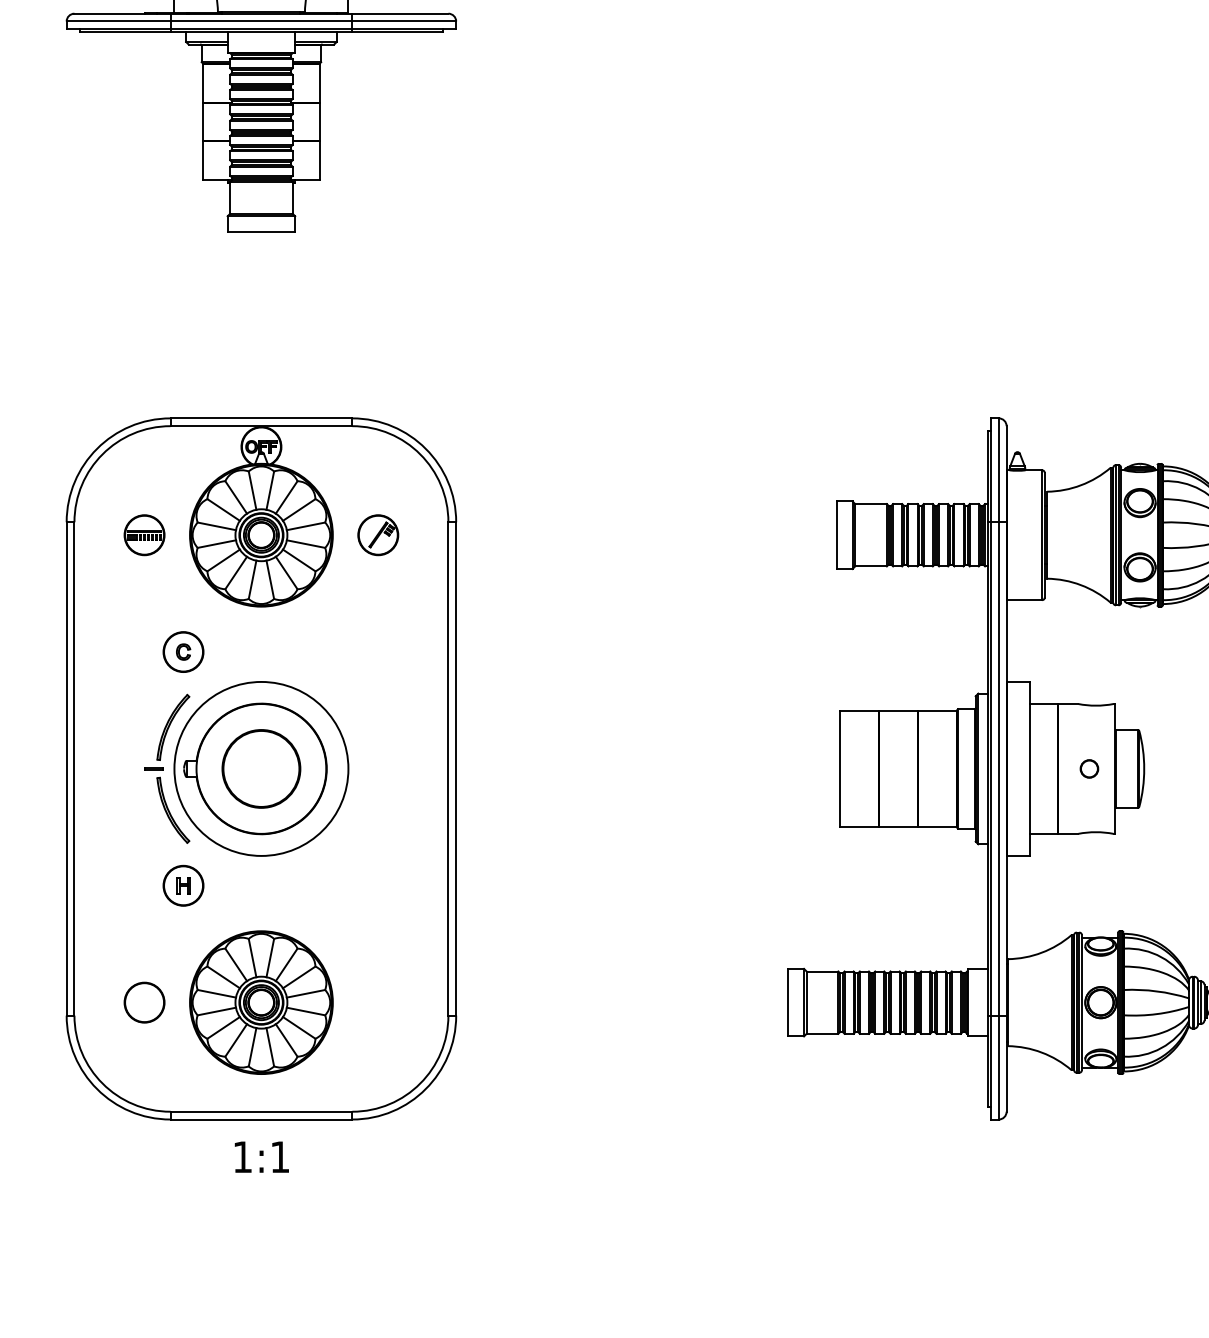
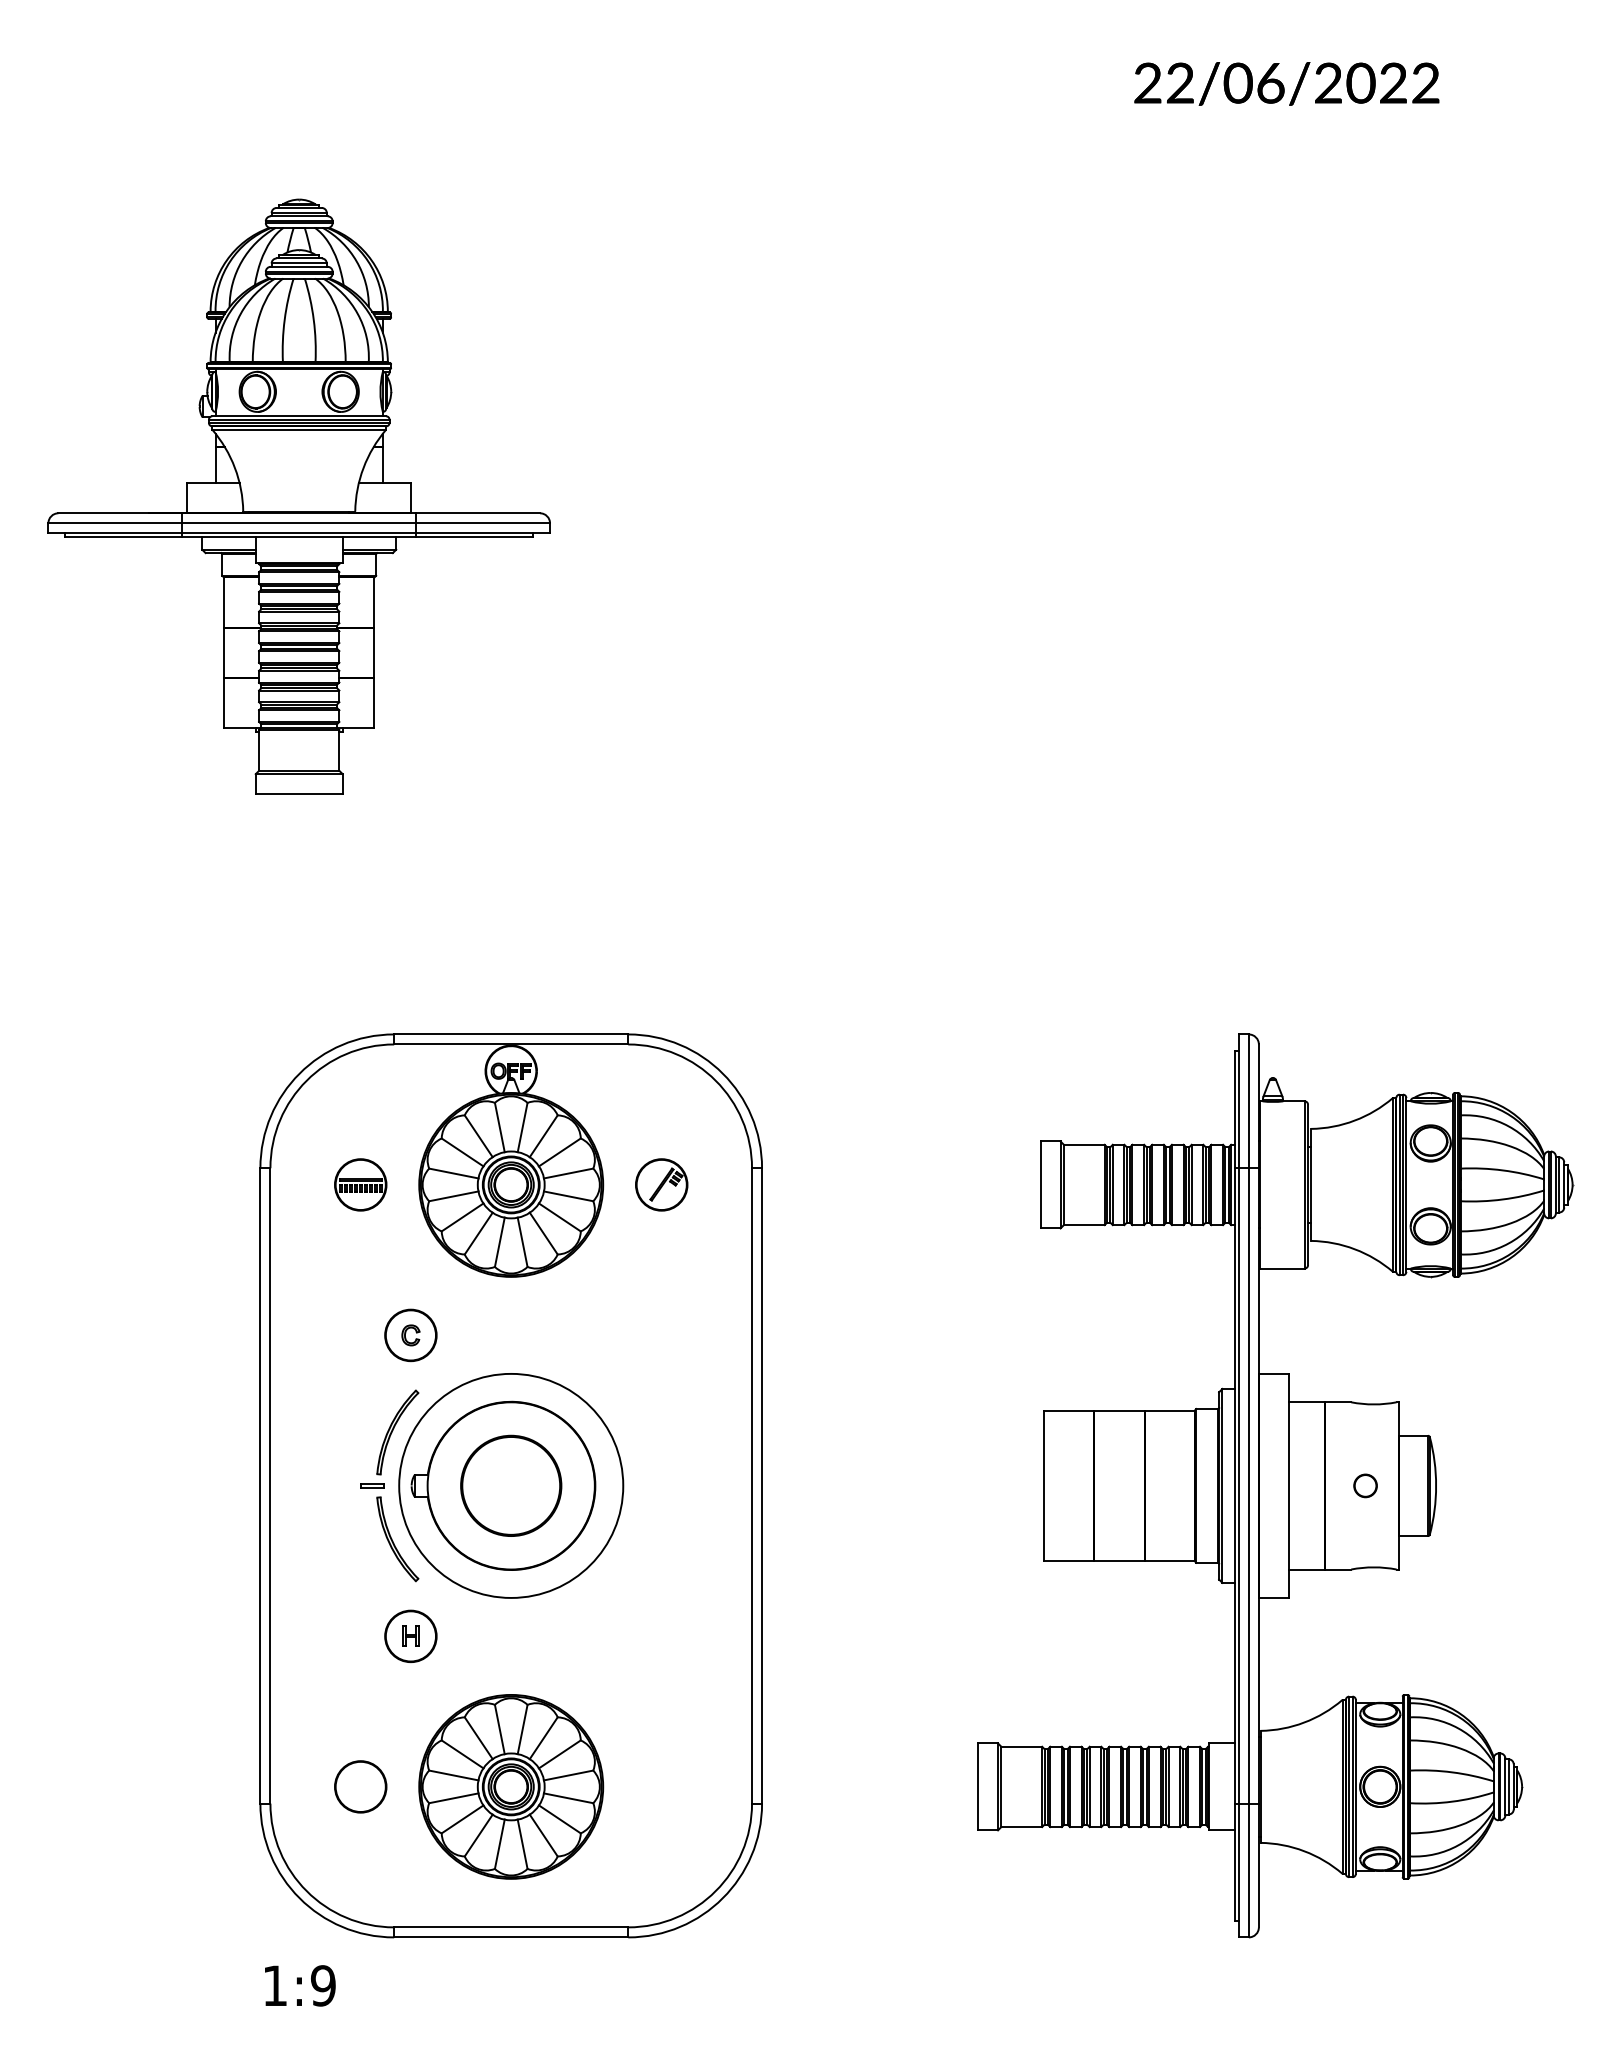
part: (260, 768) -> (510, 1485), moved
text: (280, 1156) -> (323, 1985), 1:1 -> 1:9

